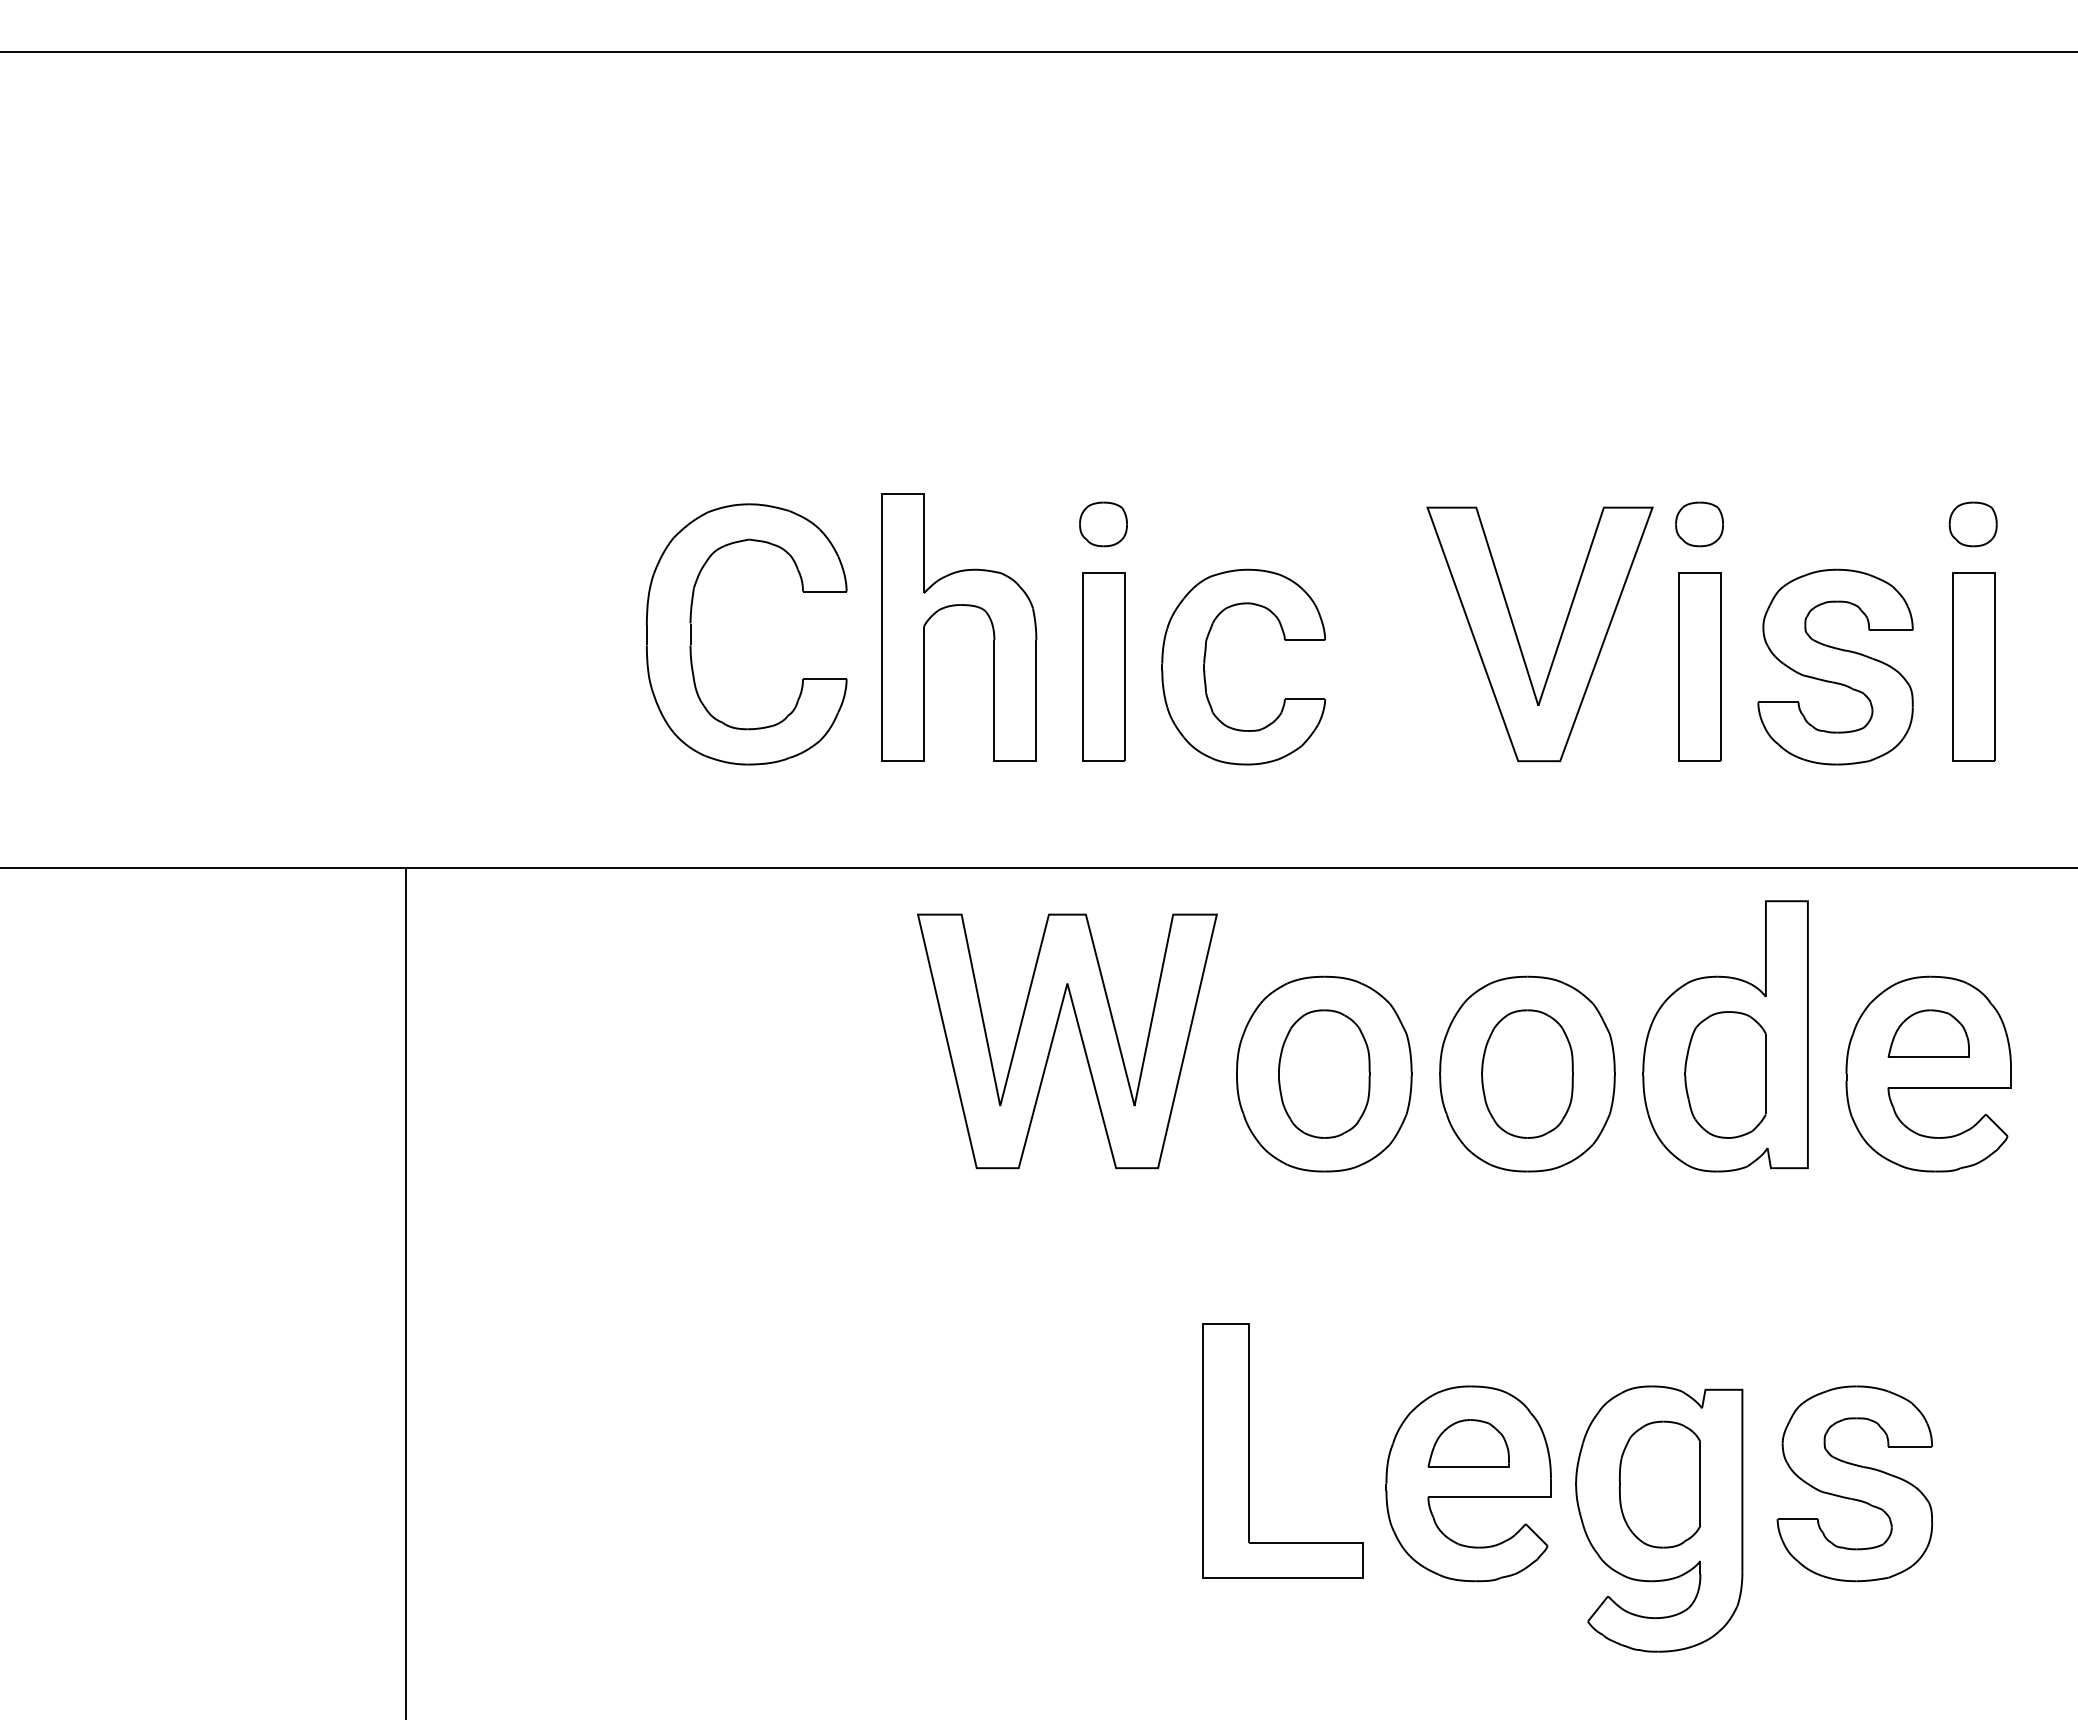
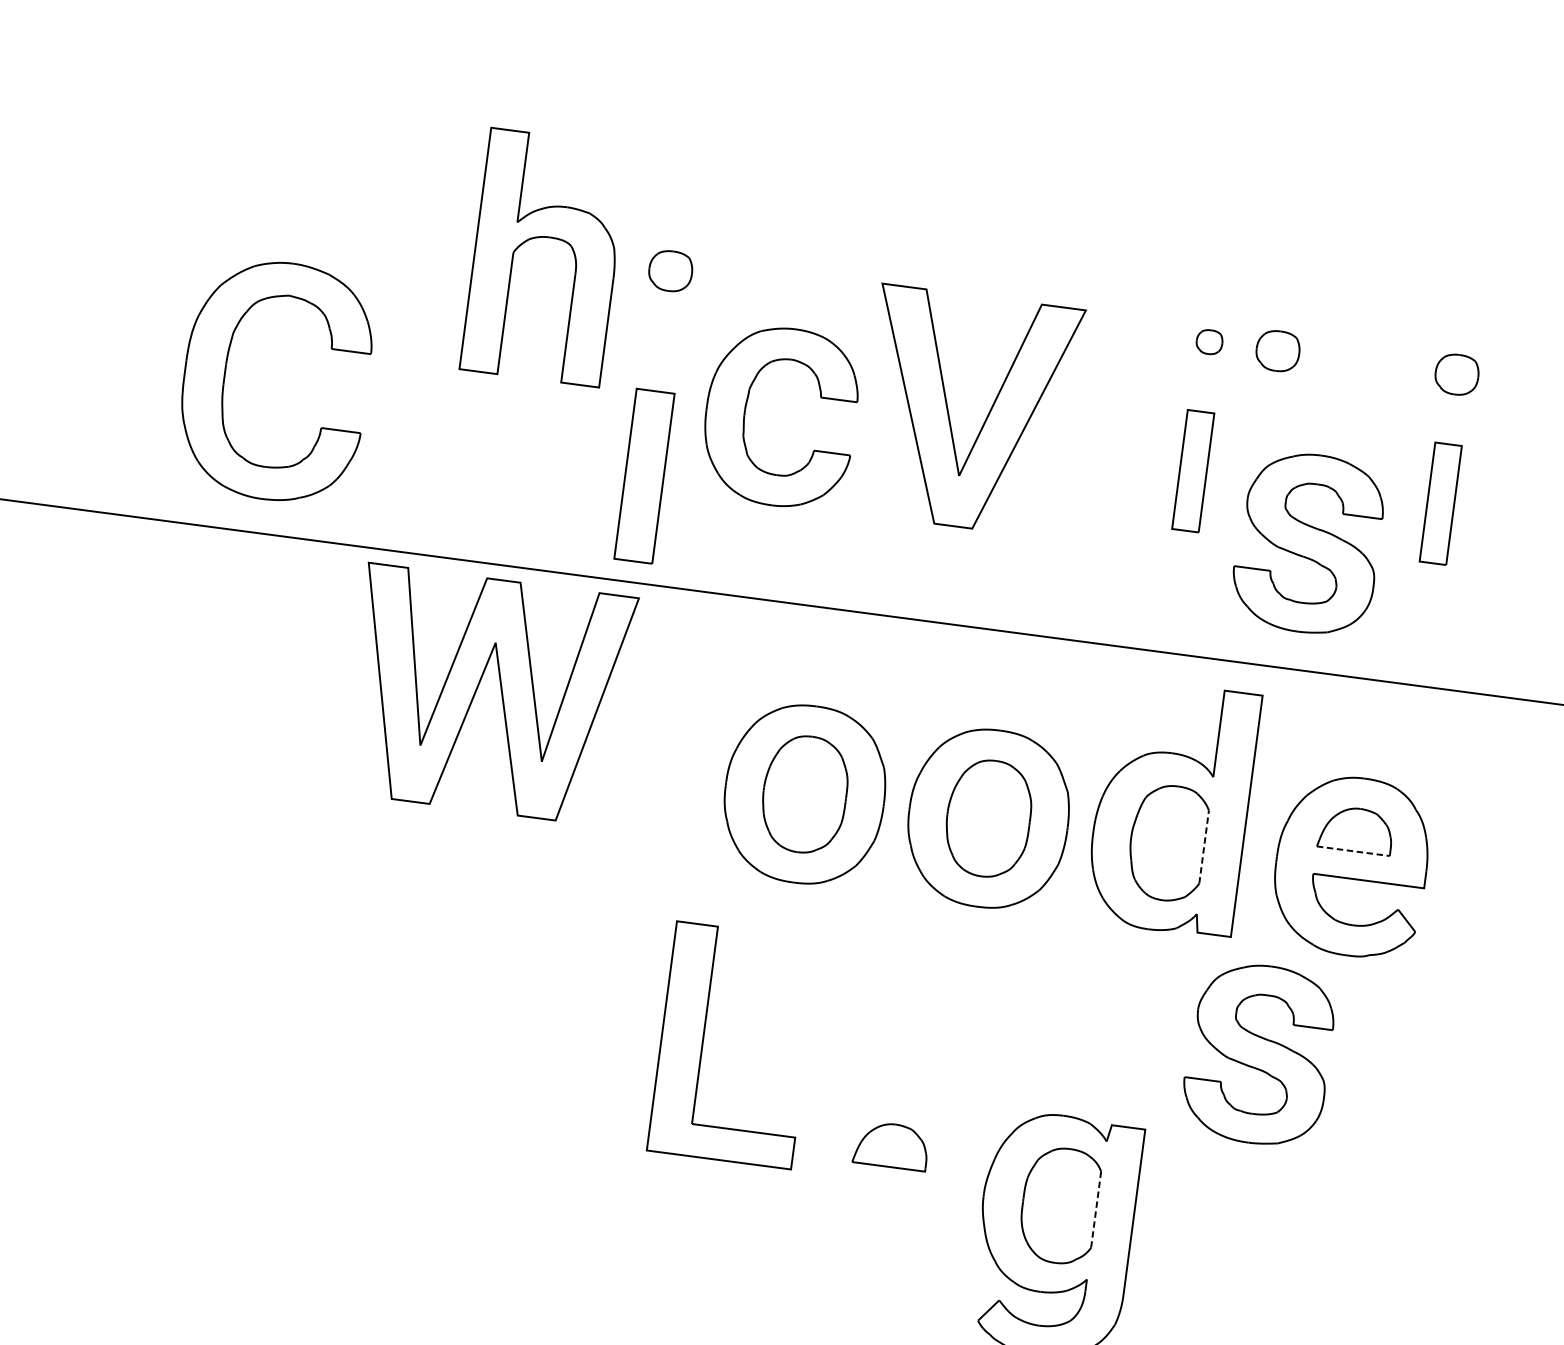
part: (1699, 524) -> (1209, 342), size x0.6
part: (1774, 524) -> (1277, 351), added
part: (956, 606) -> (545, 238), moved
part: (691, 634) -> (225, 374), moved
part: (1558, 641) -> (984, 420), moved
part: (1103, 666) -> (643, 475), moved
part: (1699, 666) -> (1192, 470), size x0.7
part: (1835, 666) -> (1308, 542), moved
part: (1973, 666) -> (1440, 503), size x0.7
part: (1054, 1037) -> (477, 690), moved
line: (1931, 1057) -> (1355, 851), solid -> dashed
line: (1765, 1073) -> (1203, 846), solid -> dashed
part: (1249, 1450) -> (703, 1040), moved
part: (1468, 1483) -> (886, 1181), removed
line: (1700, 1483) -> (1096, 1209), solid -> dashed
part: (1854, 1483) -> (1258, 1054), moved

